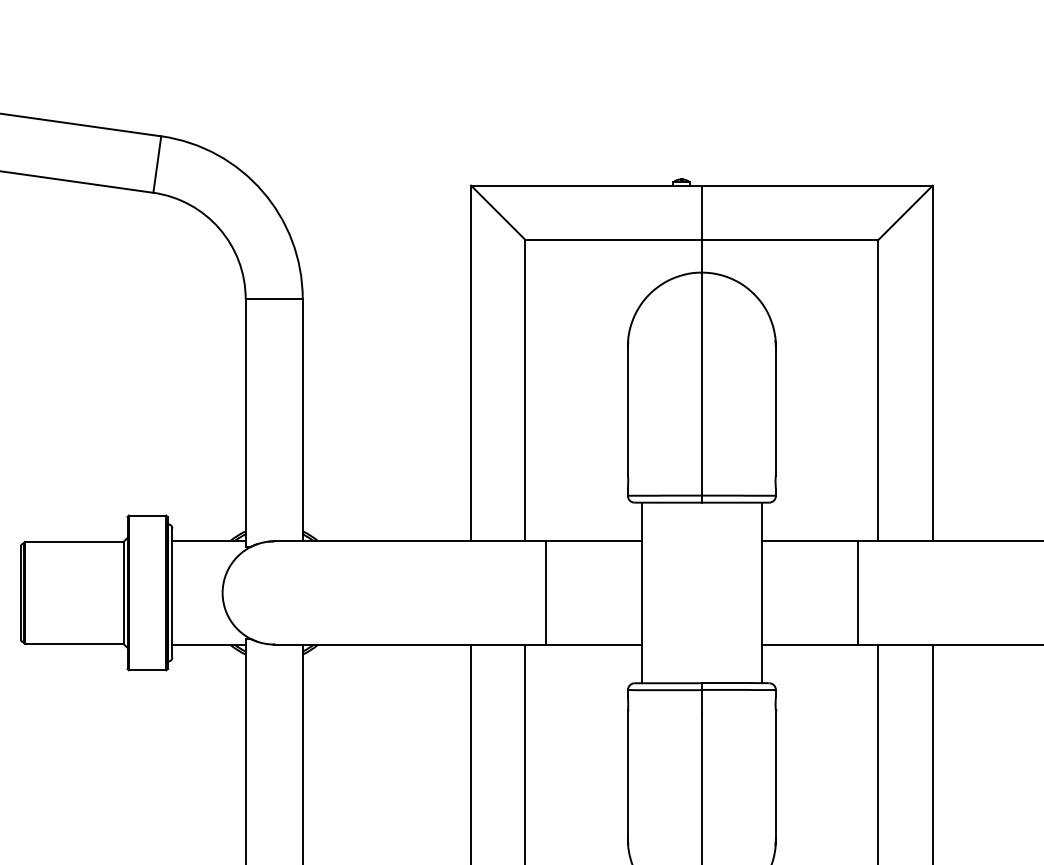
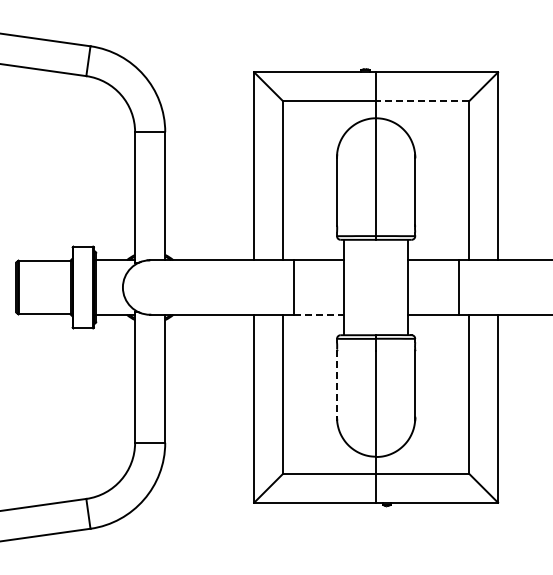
line: (789, 240) -> (422, 101), solid -> dashed
line: (594, 644) -> (319, 314), solid -> dashed
line: (628, 774) -> (337, 383), solid -> dashed

